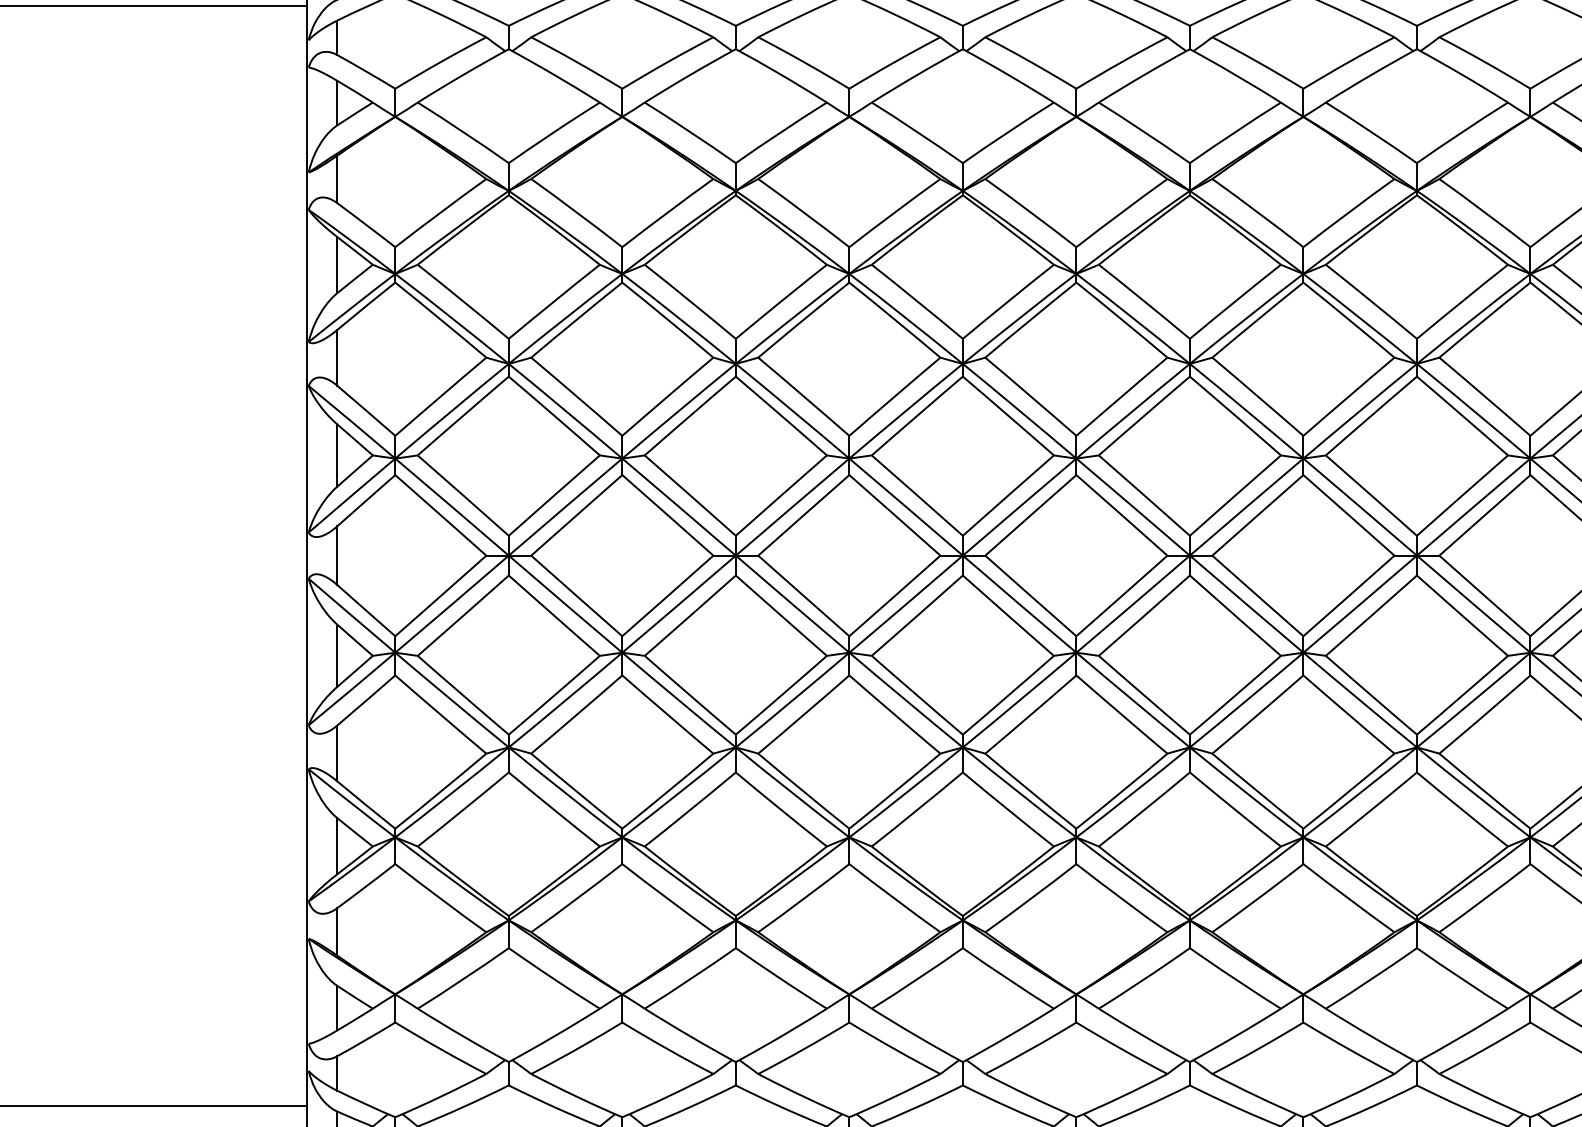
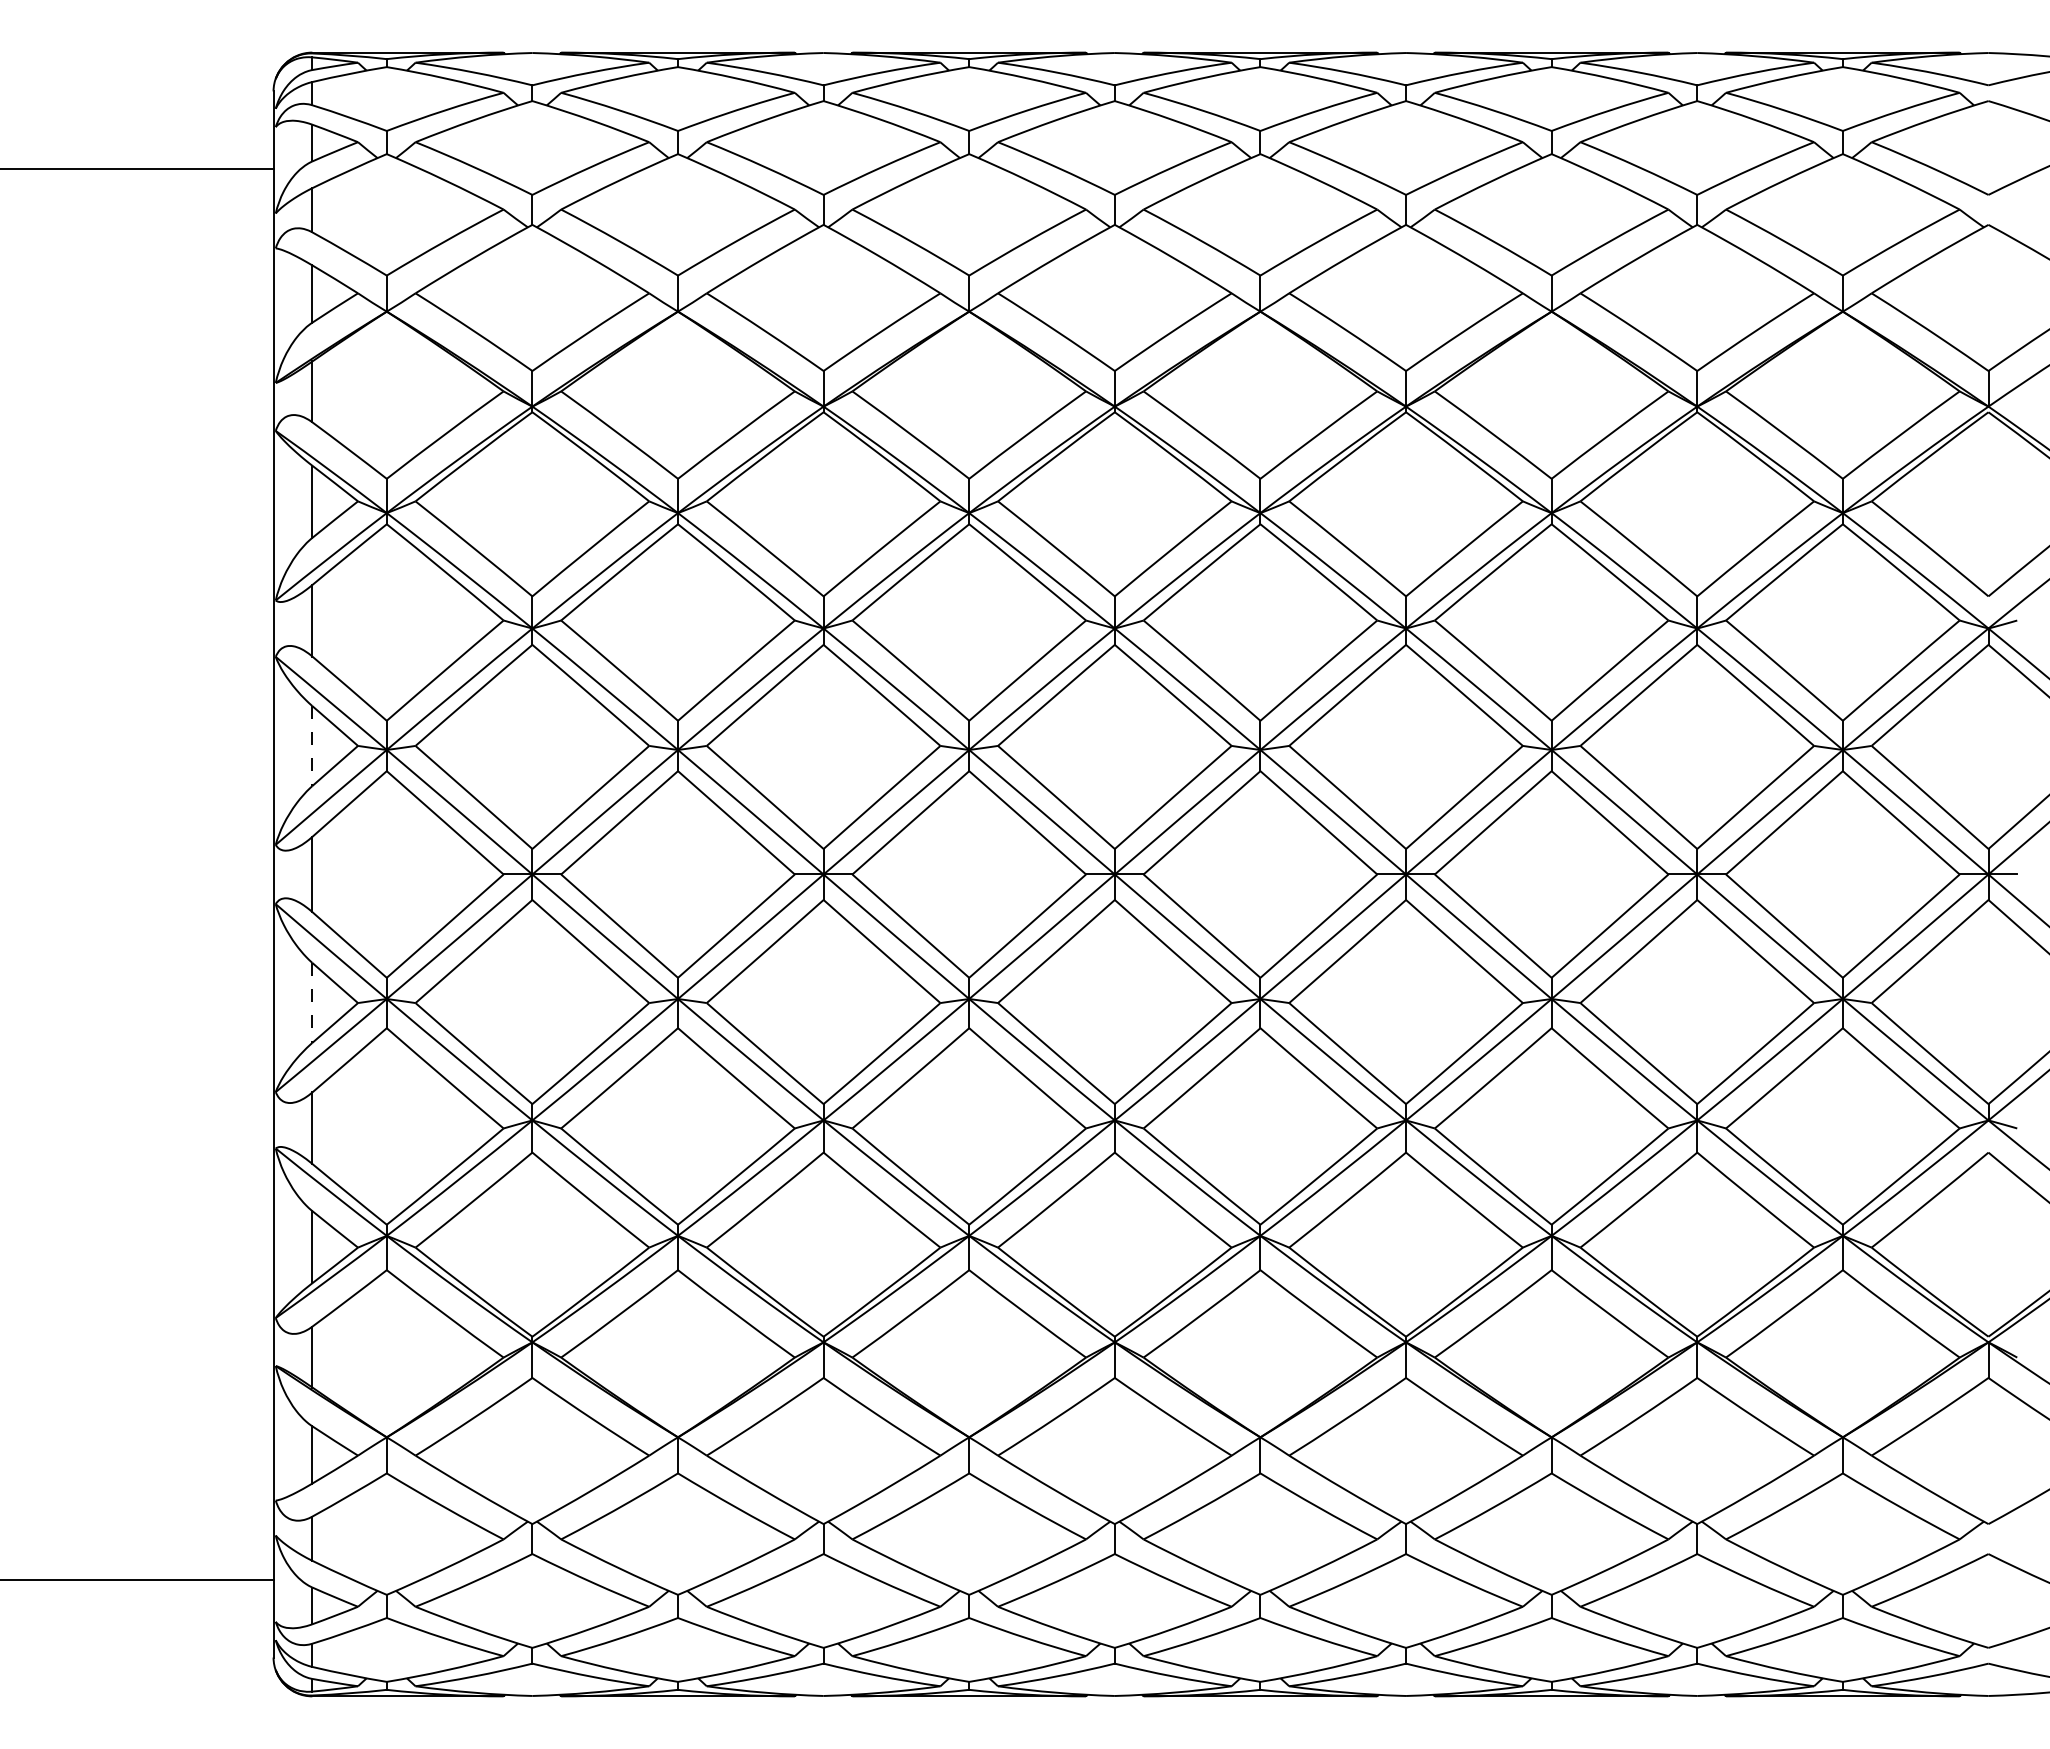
line: (337, 455) -> (312, 746), solid -> dashed
line: (337, 655) -> (312, 1002), solid -> dashed

